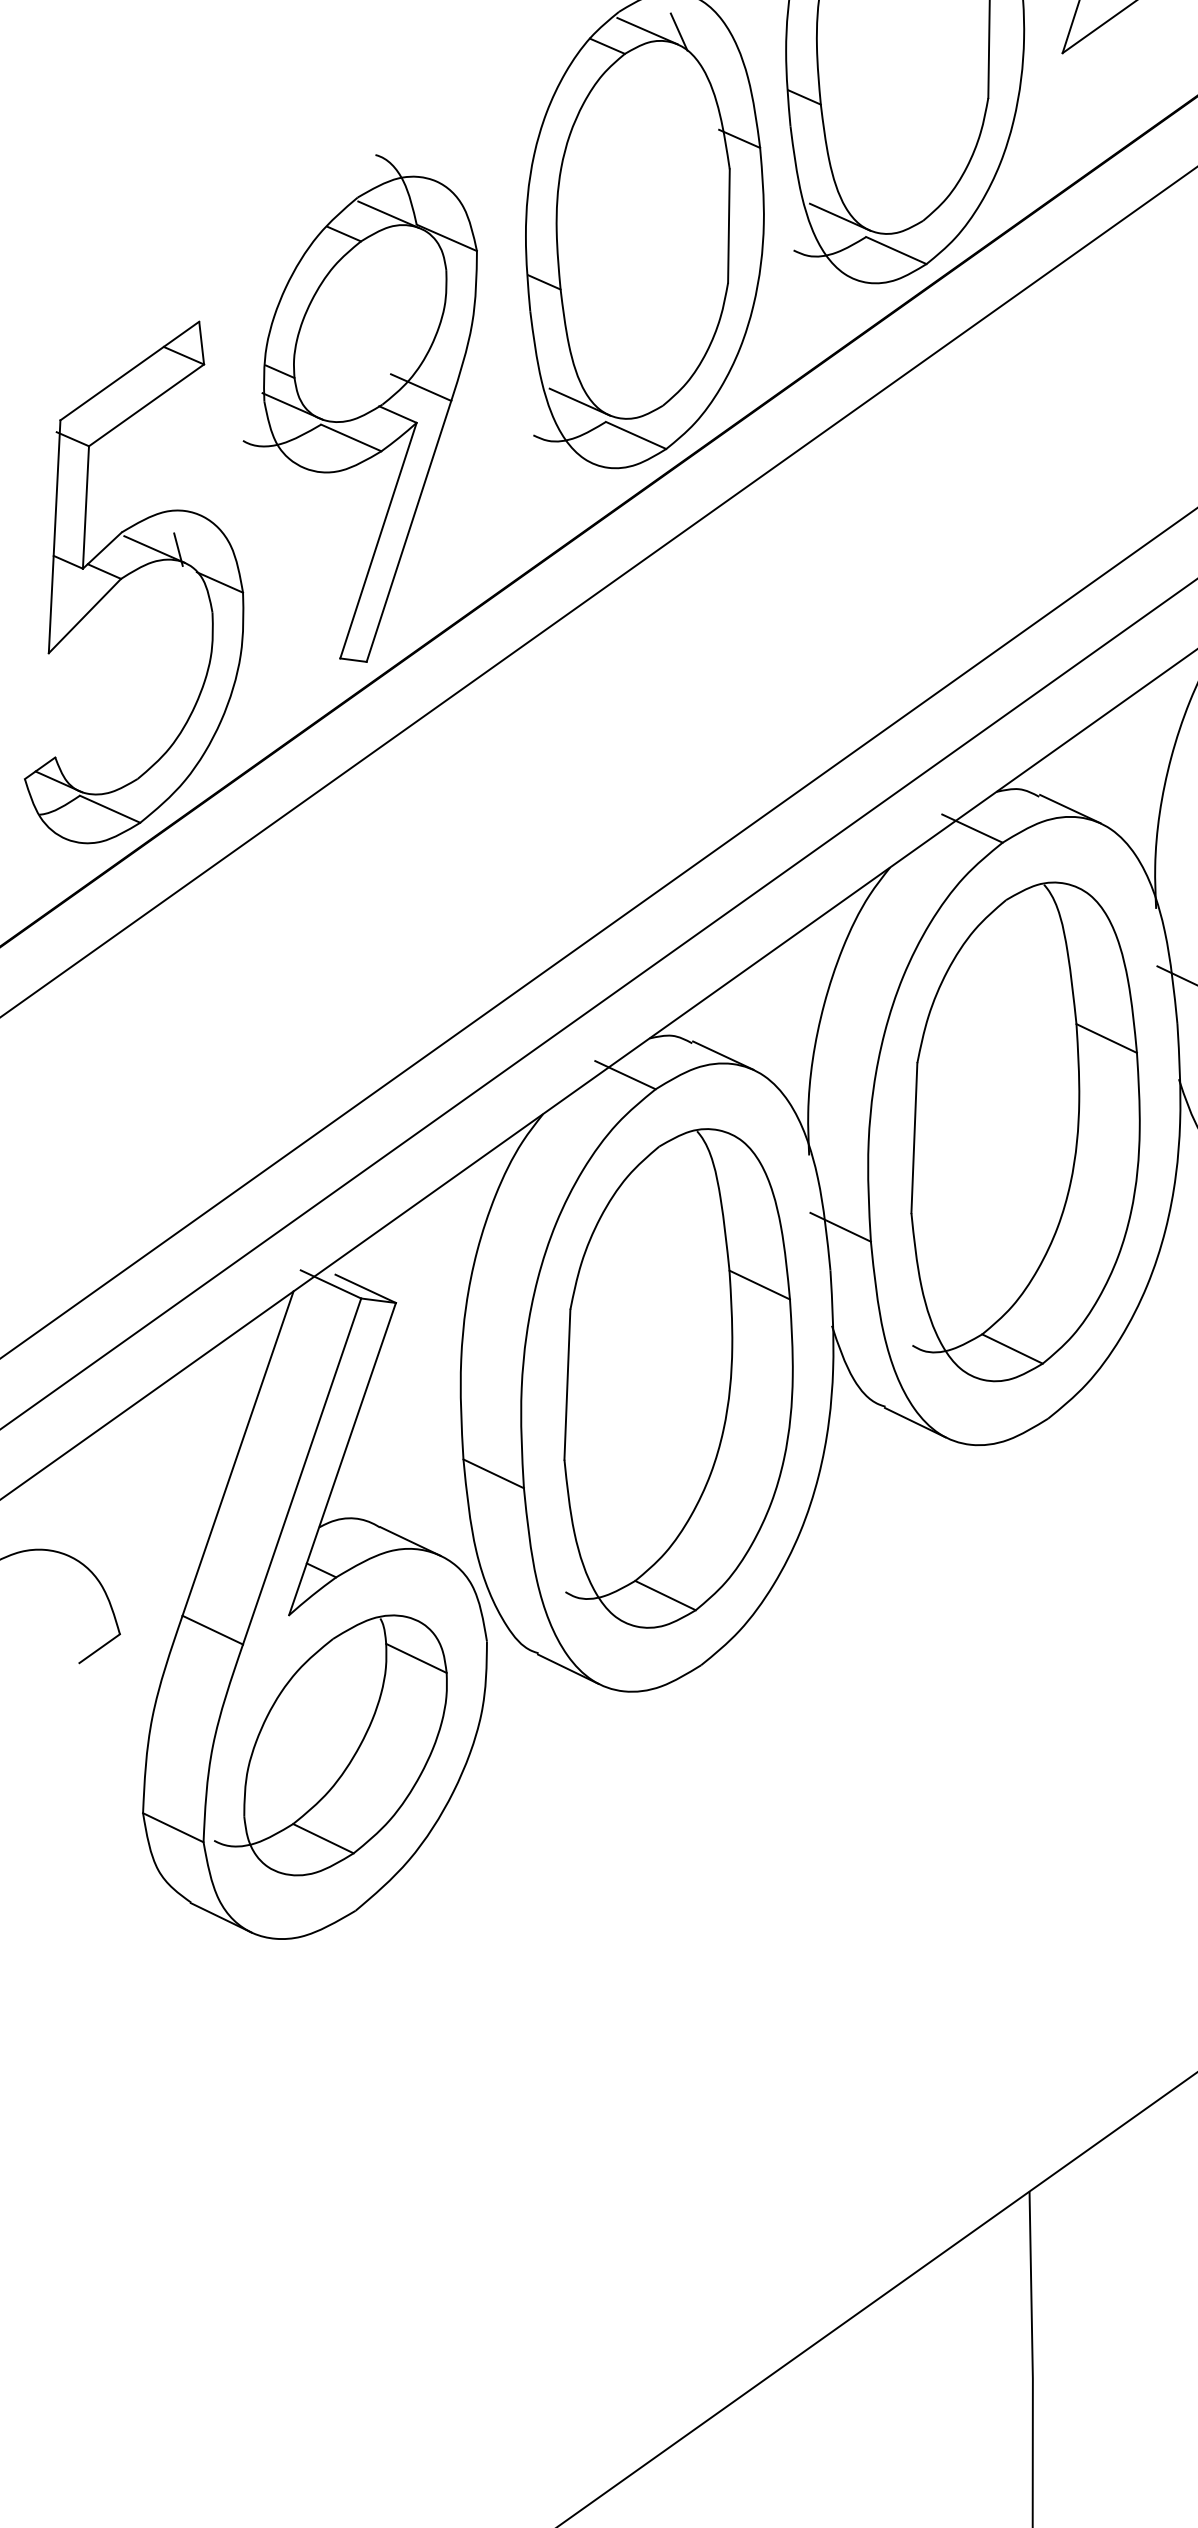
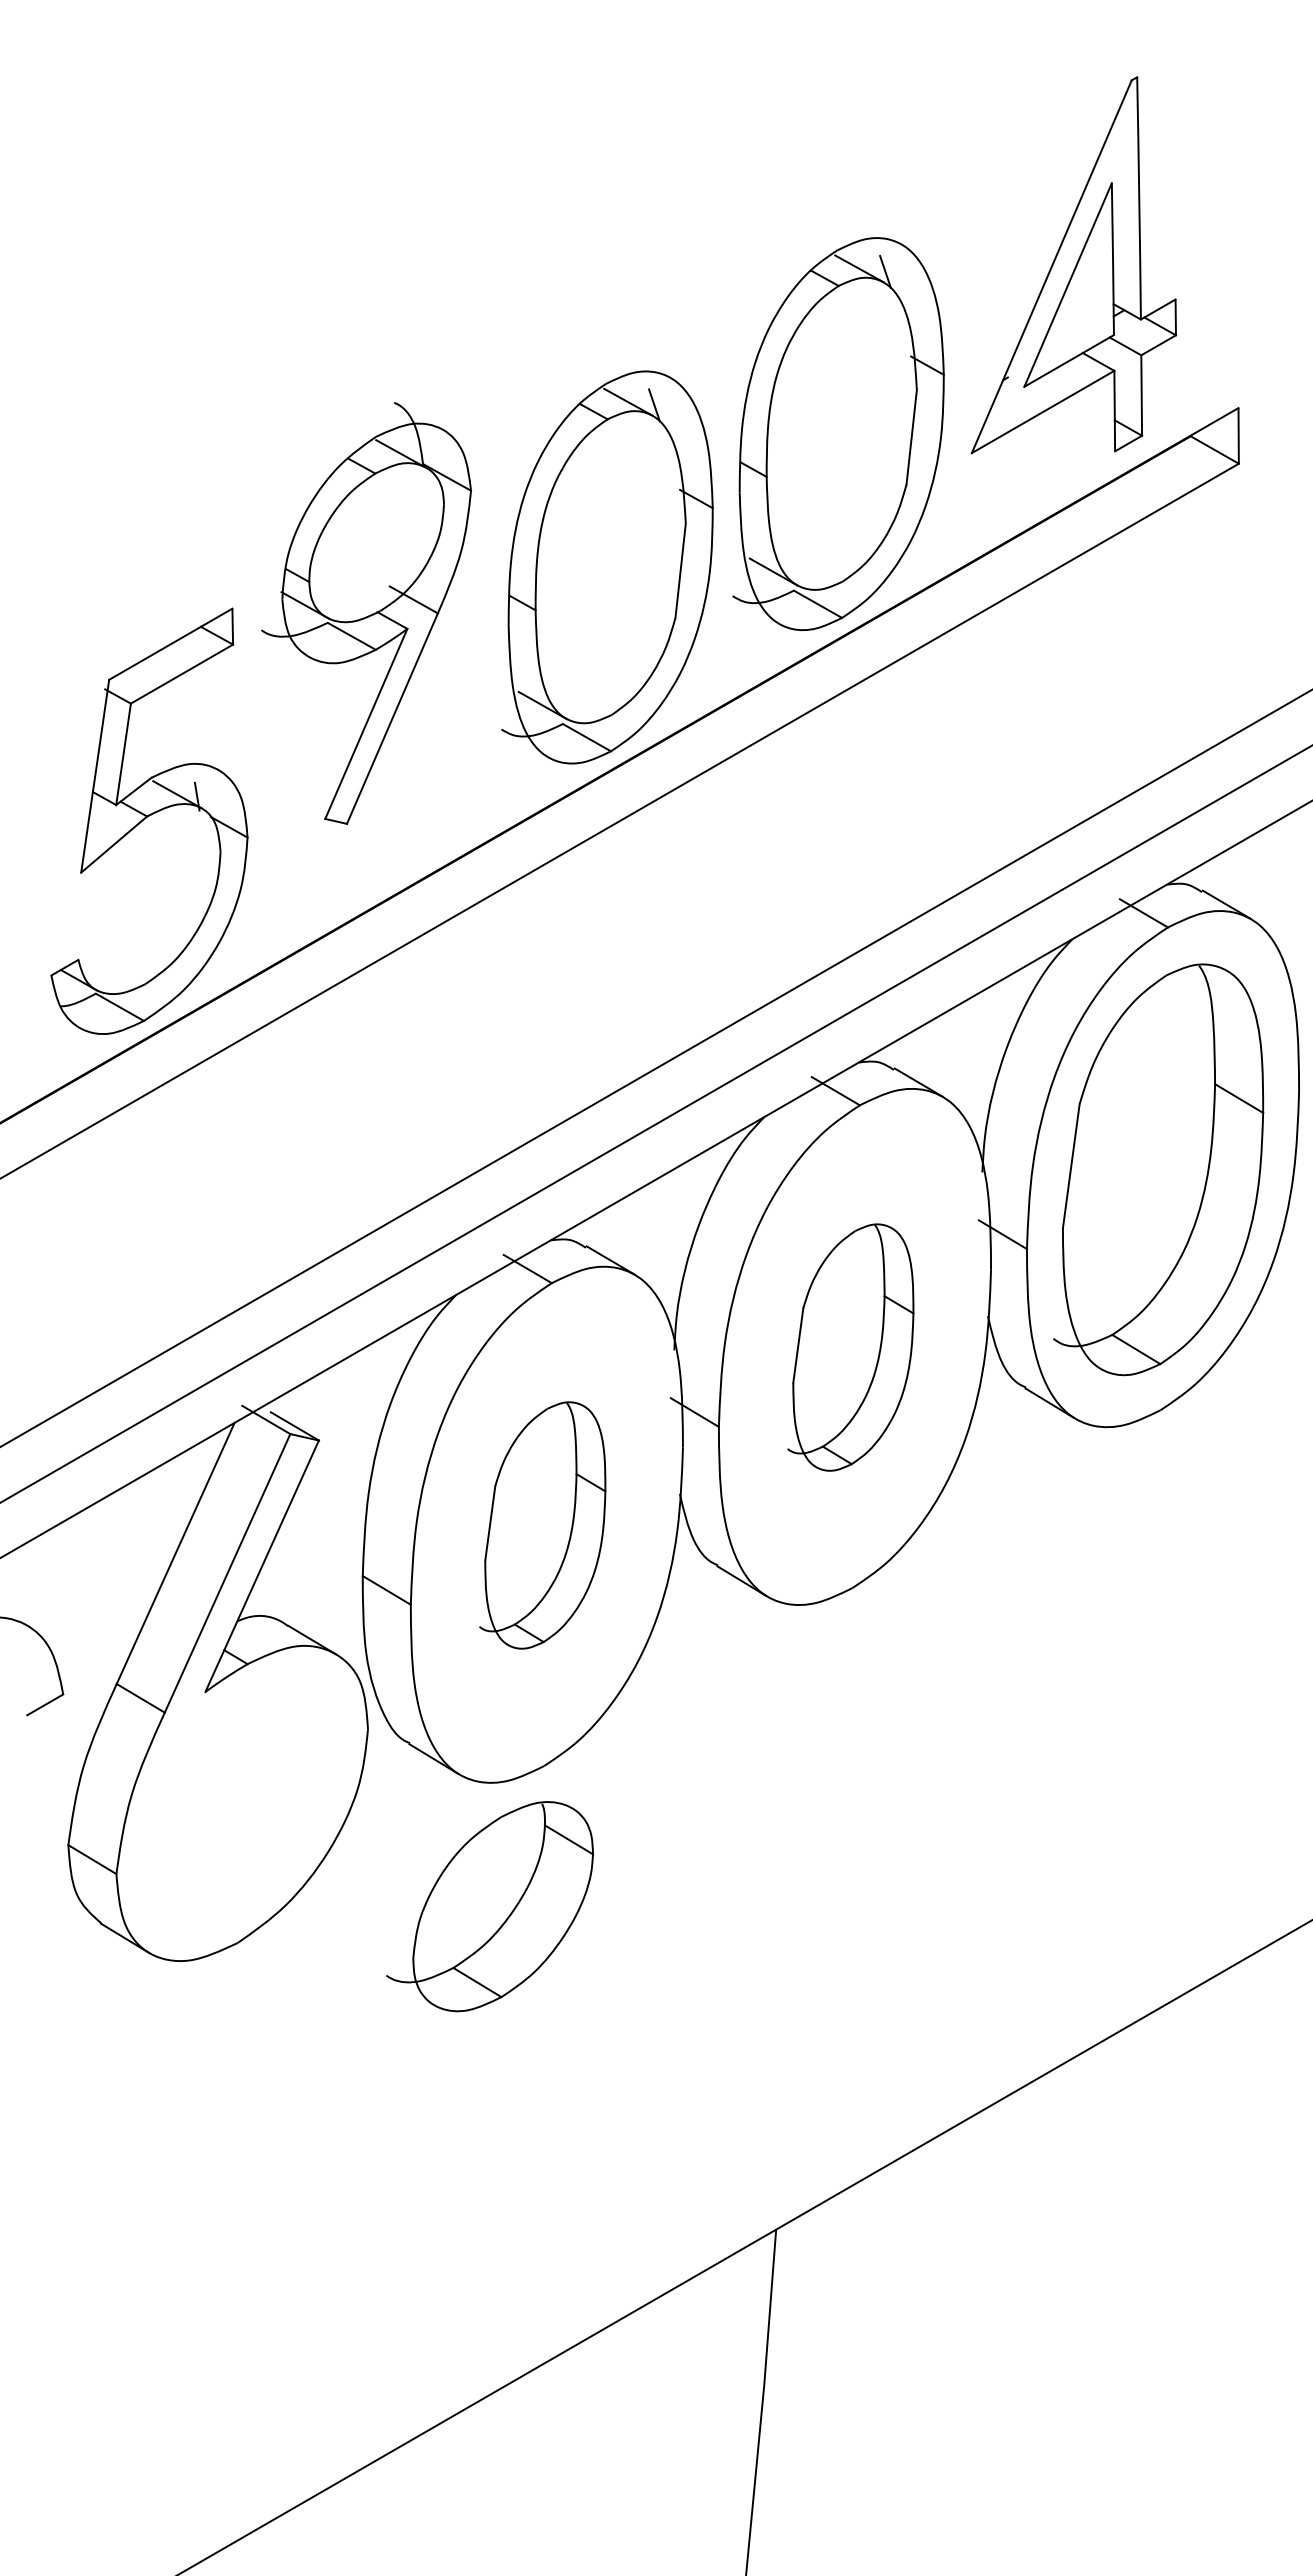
part: (366, 409) -> (366, 613), moved
part: (1018, 1132) -> (850, 1347), size x0.6
part: (671, 1379) -> (542, 1525), size x0.6
part: (329, 1746) -> (489, 1906), moved

